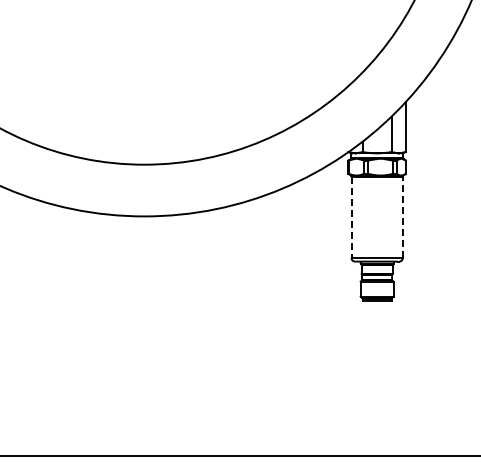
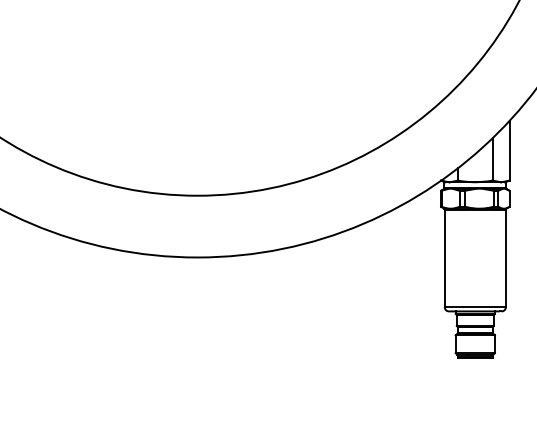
line: (351, 217) -> (444, 258), dashed -> solid
line: (402, 217) -> (505, 258), dashed -> solid

